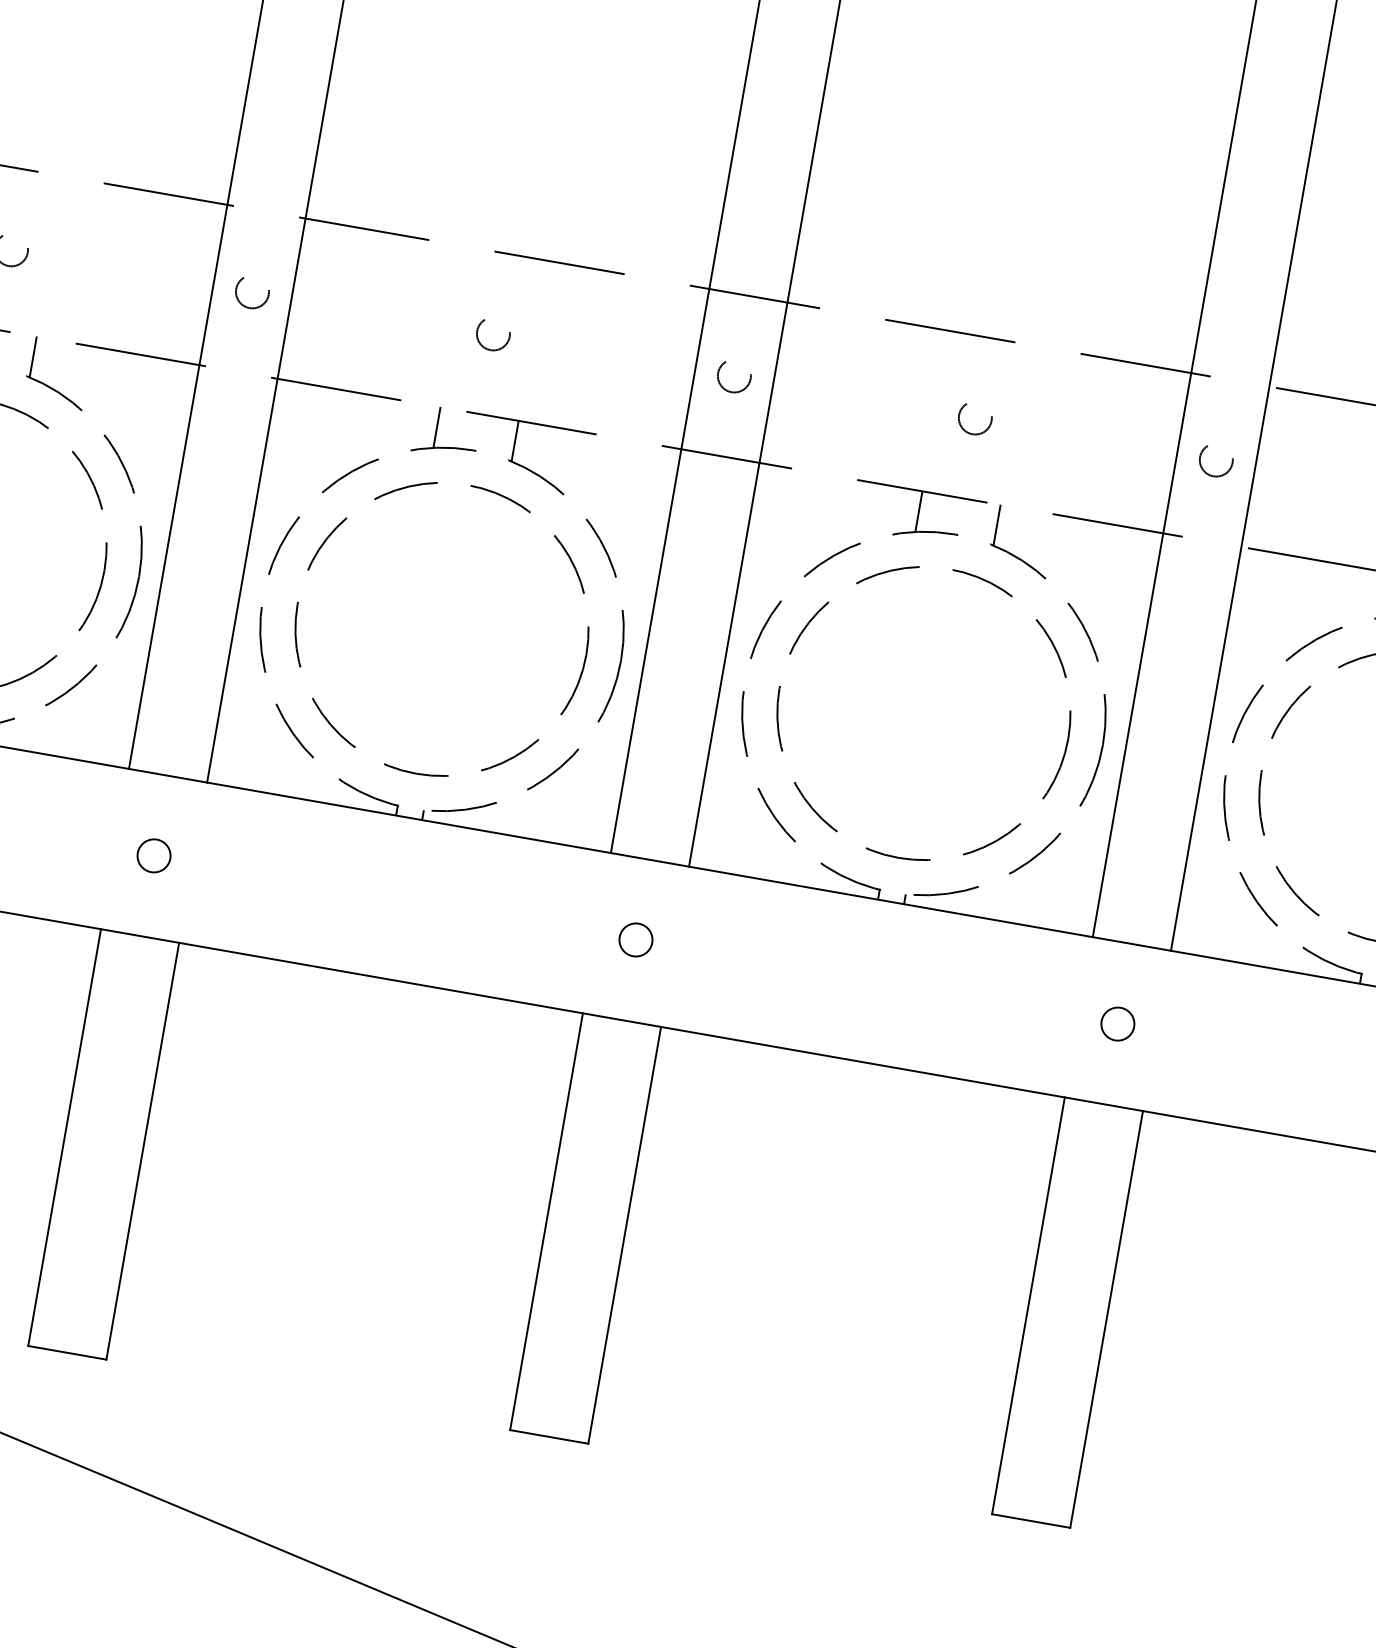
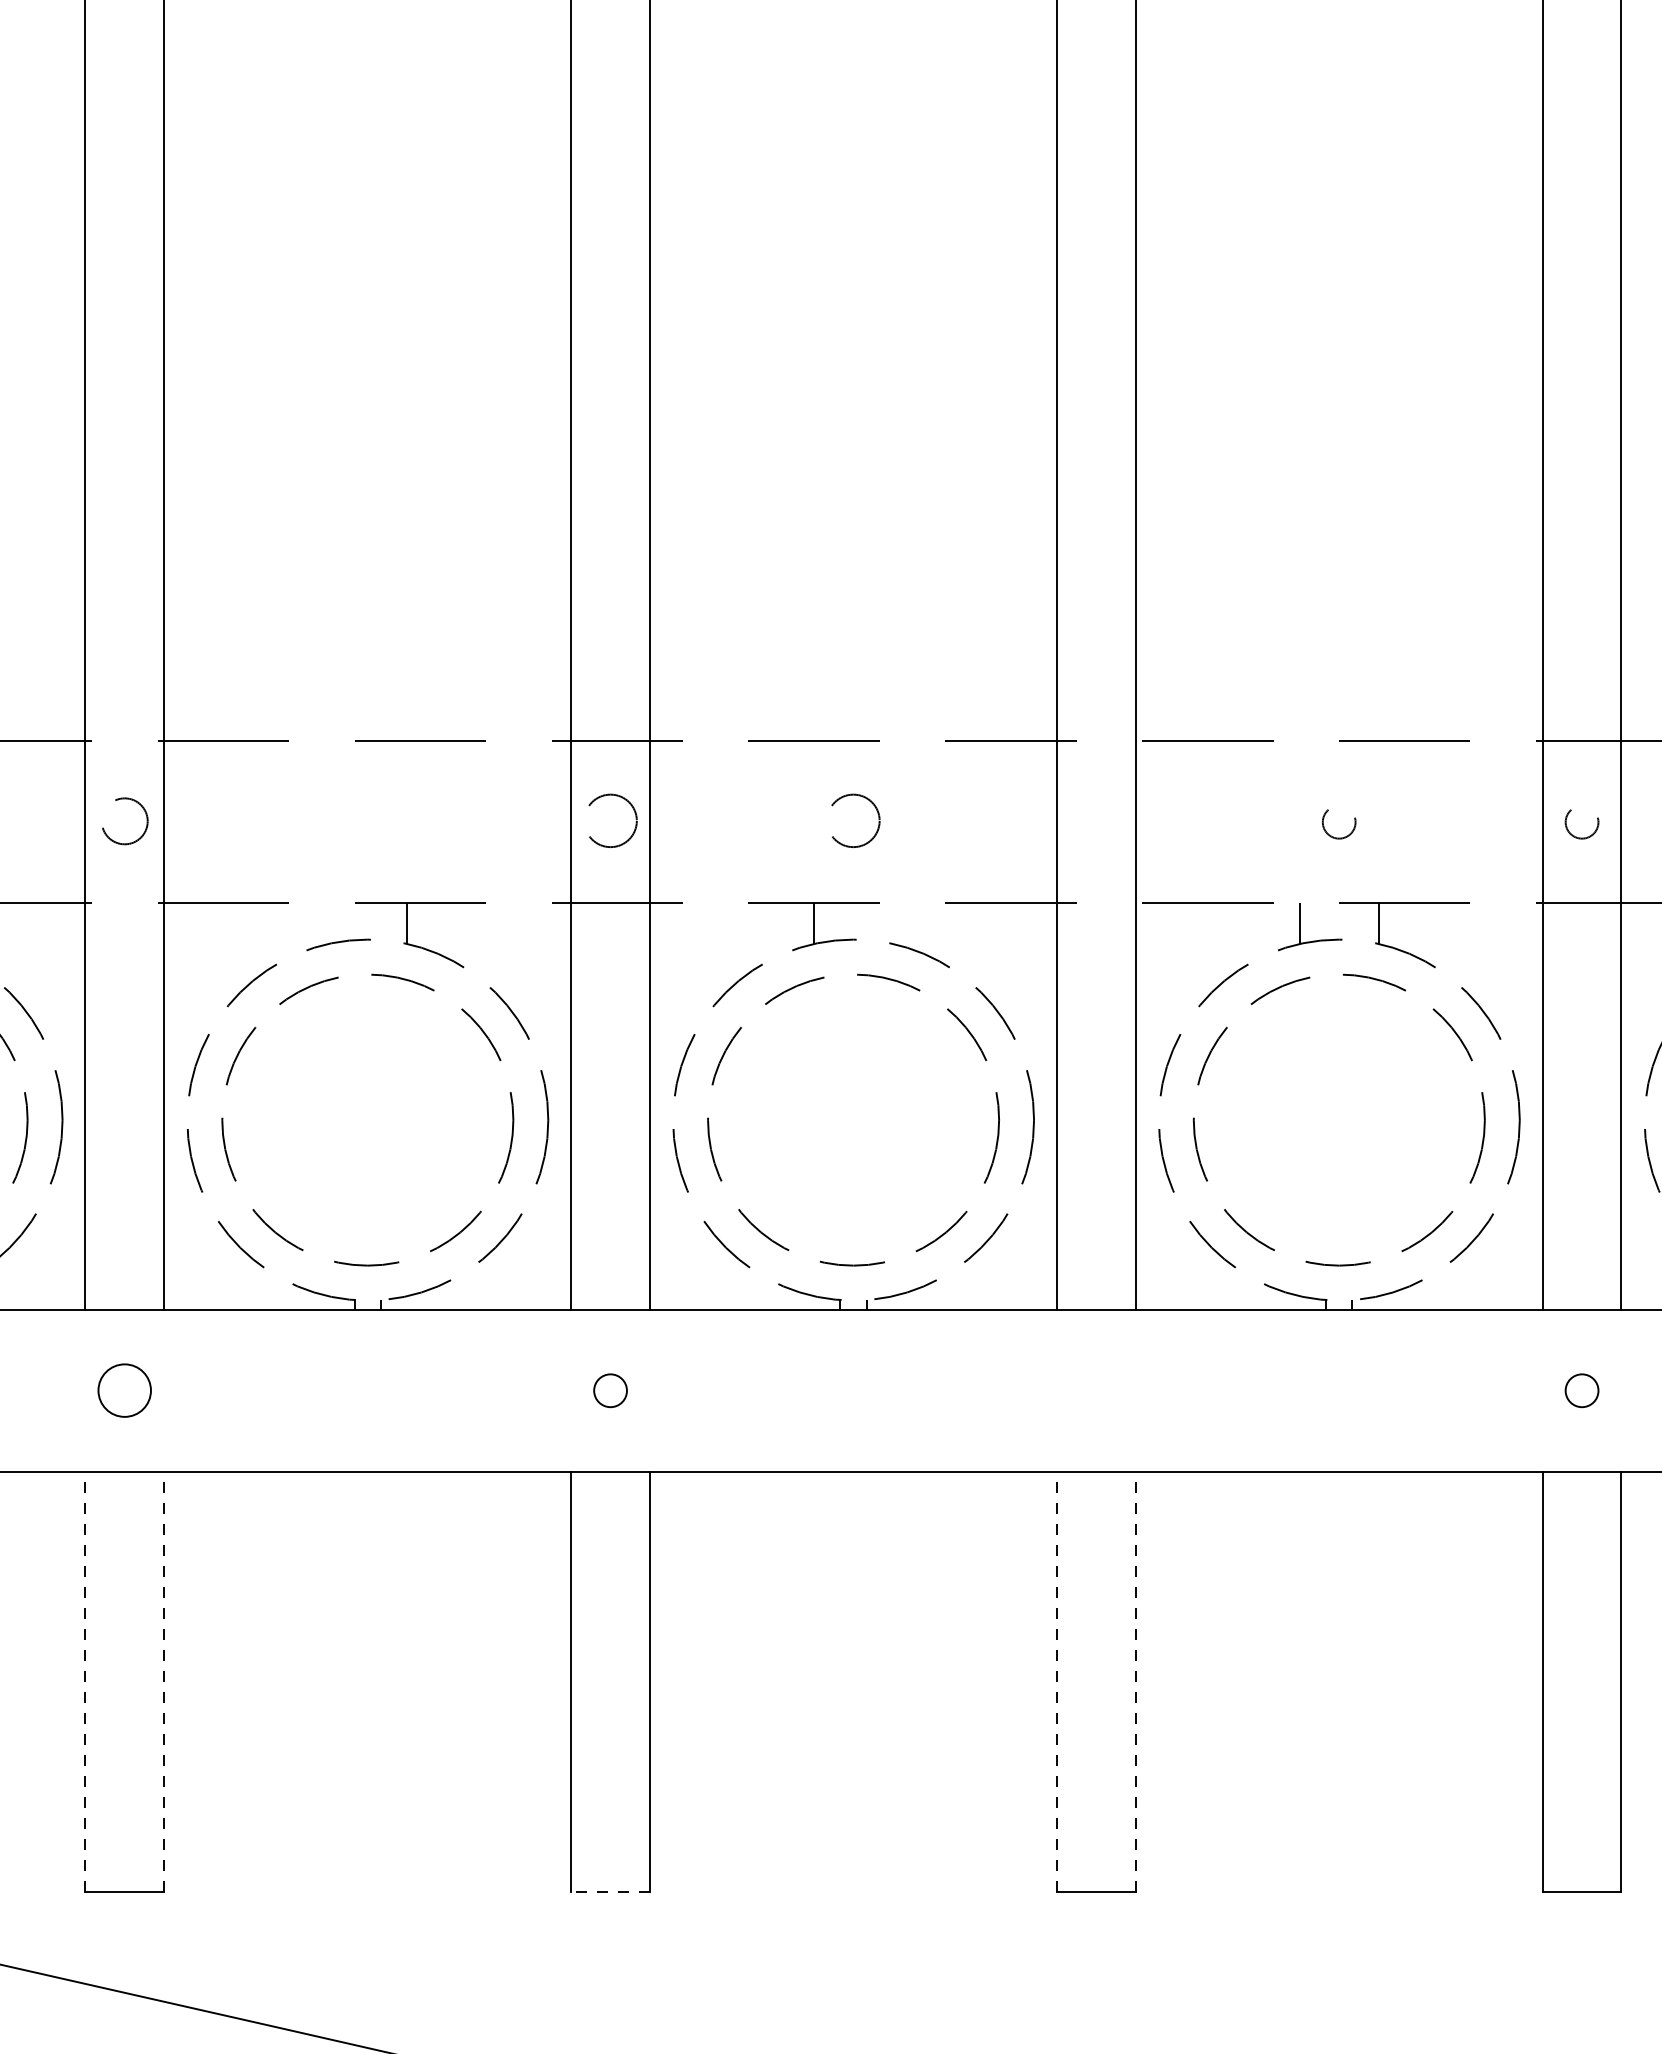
circle: (251, 294) -> (124, 824), size x1.4
circle: (492, 336) -> (367, 824), removed
circle: (733, 378) -> (610, 824), size x1.6
circle: (975, 420) -> (853, 824), size x1.6
line: (437, 426) -> (328, 922), removed
circle: (1216, 462) -> (1096, 824), removed
line: (996, 524) -> (892, 922), removed
circle: (153, 855) -> (124, 1390), size x1.6
circle: (1118, 1023) -> (1096, 1390), removed
line: (64, 1137) -> (85, 1681), solid -> dashed
line: (143, 1151) -> (164, 1681), solid -> dashed
line: (1028, 1305) -> (1056, 1681), solid -> dashed
line: (1106, 1319) -> (1135, 1681), solid -> dashed
line: (549, 1436) -> (610, 1891), solid -> dashed

